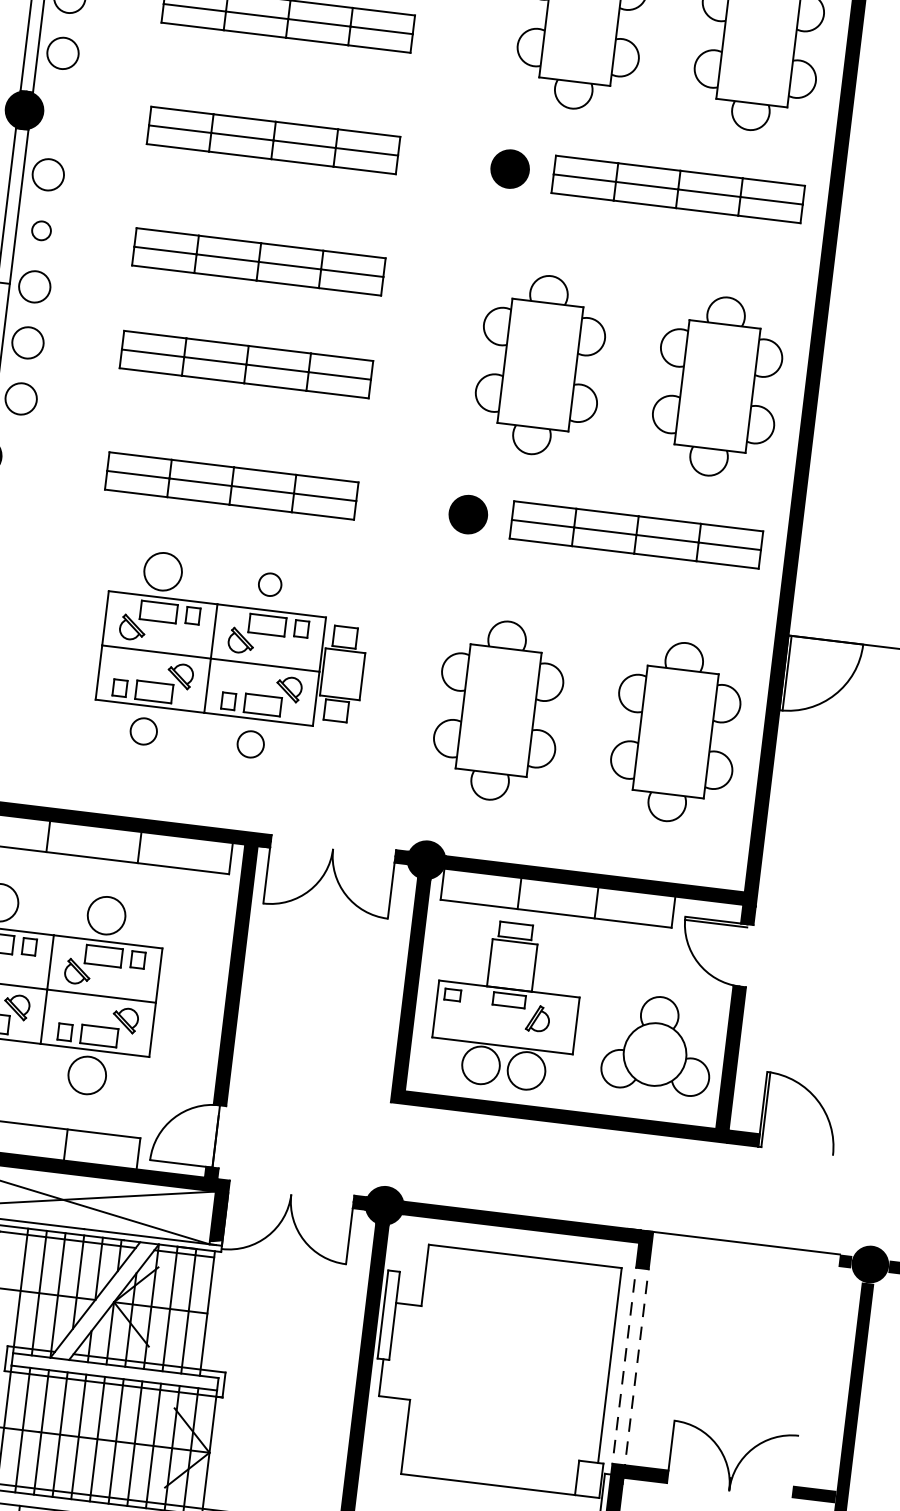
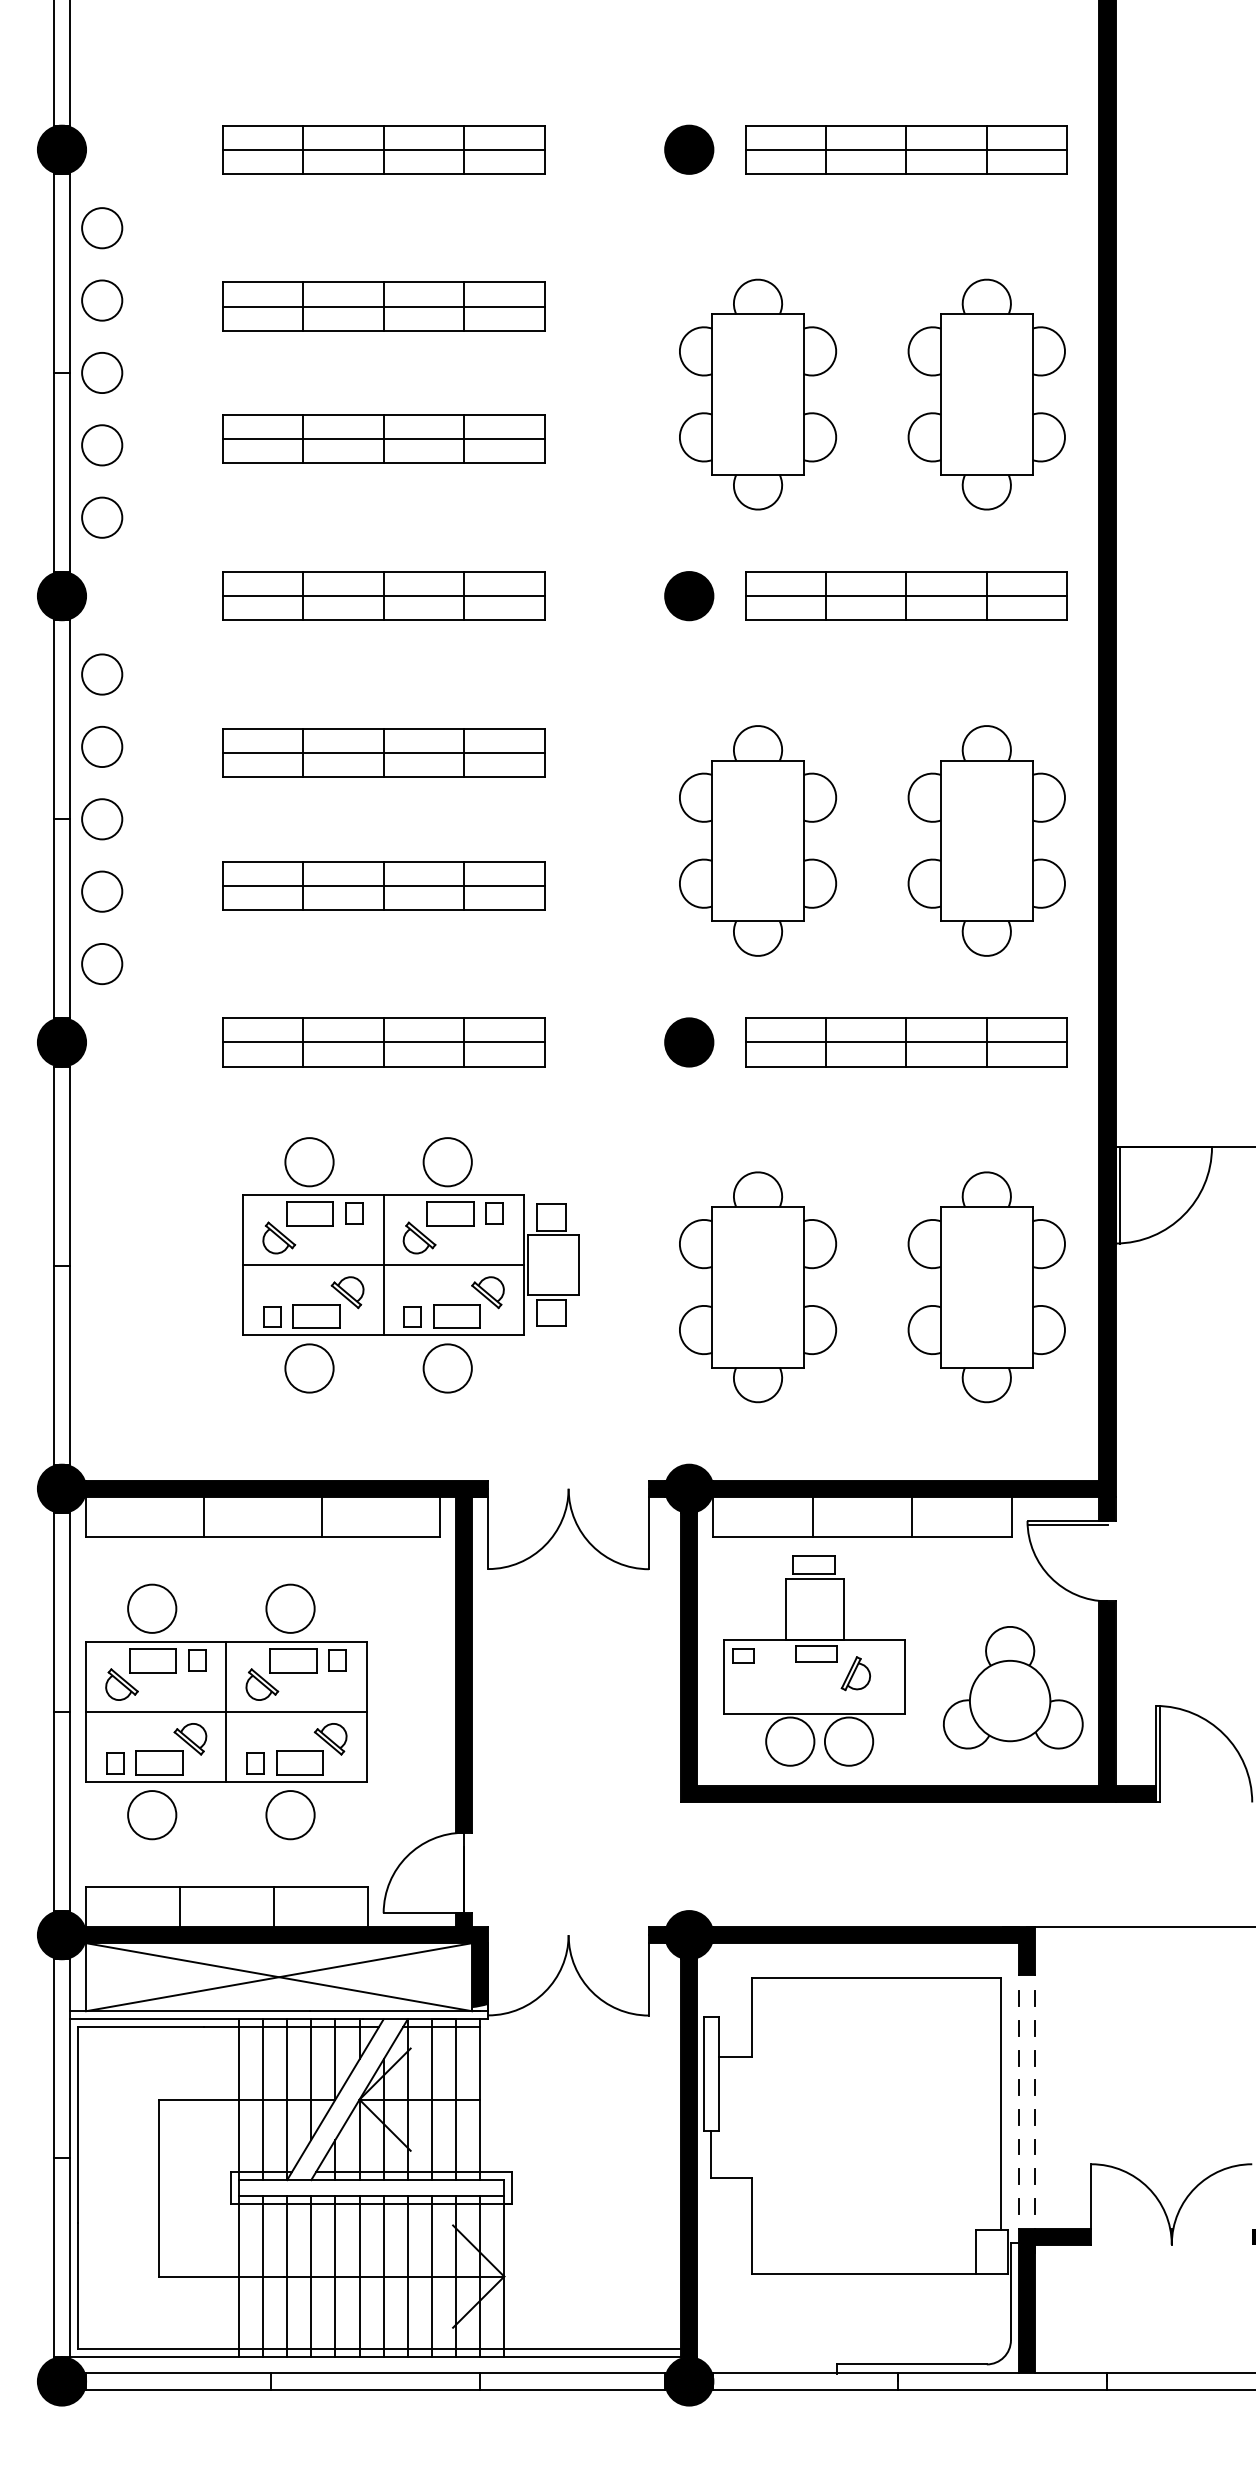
circle: (41, 230) -> (102, 746), size x1.67
circle: (269, 584) -> (447, 1162), size x1.67
circle: (143, 731) -> (309, 1368), size x1.43
circle: (250, 744) -> (447, 1368), size x1.43

